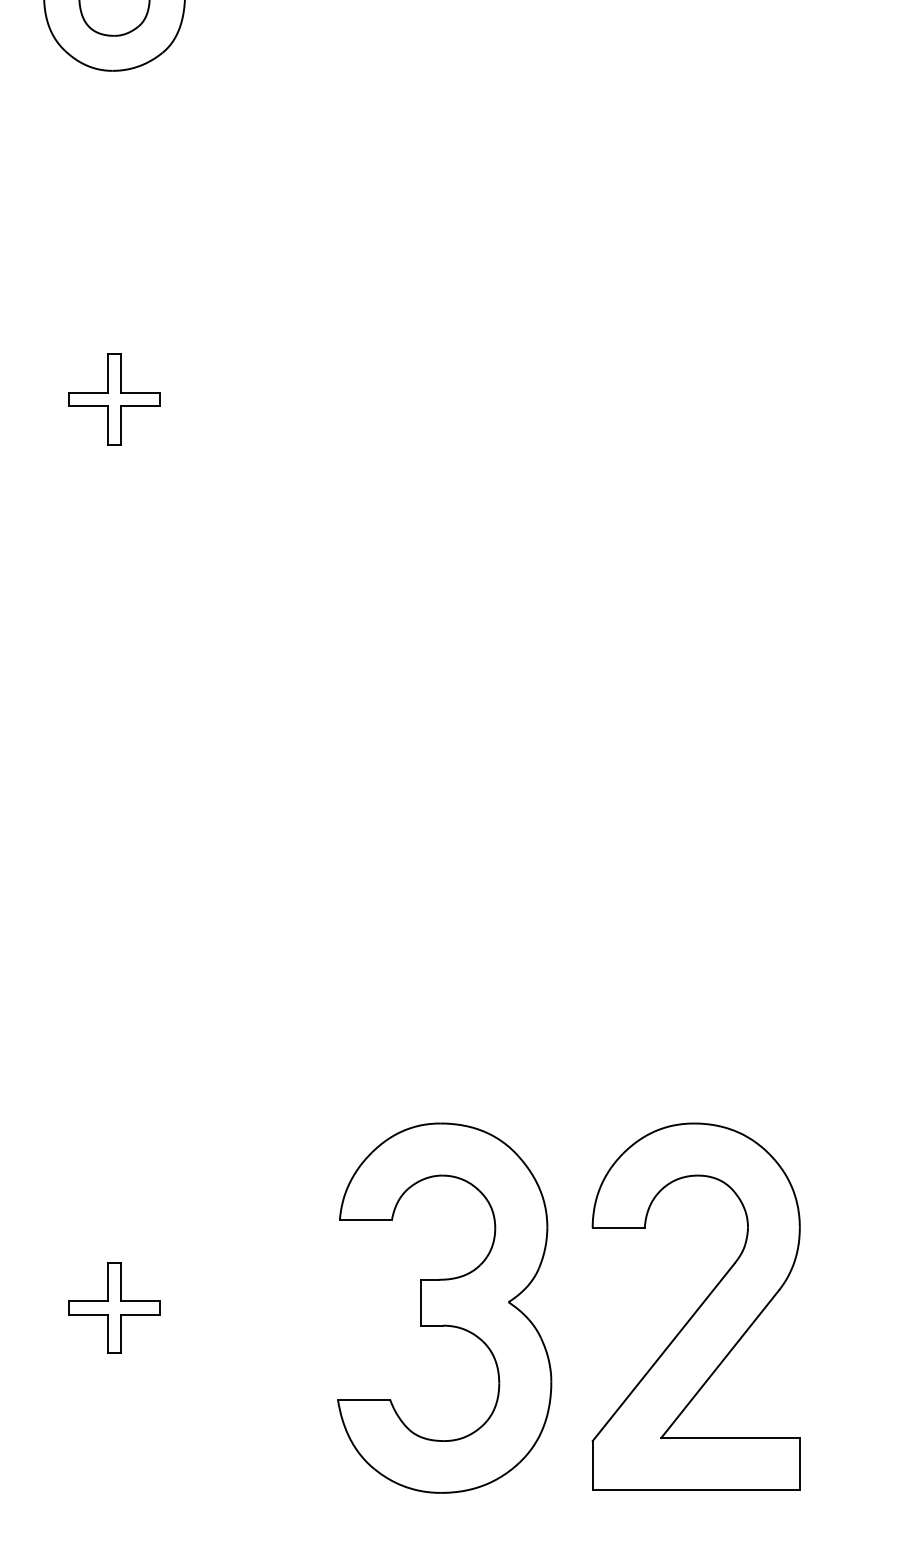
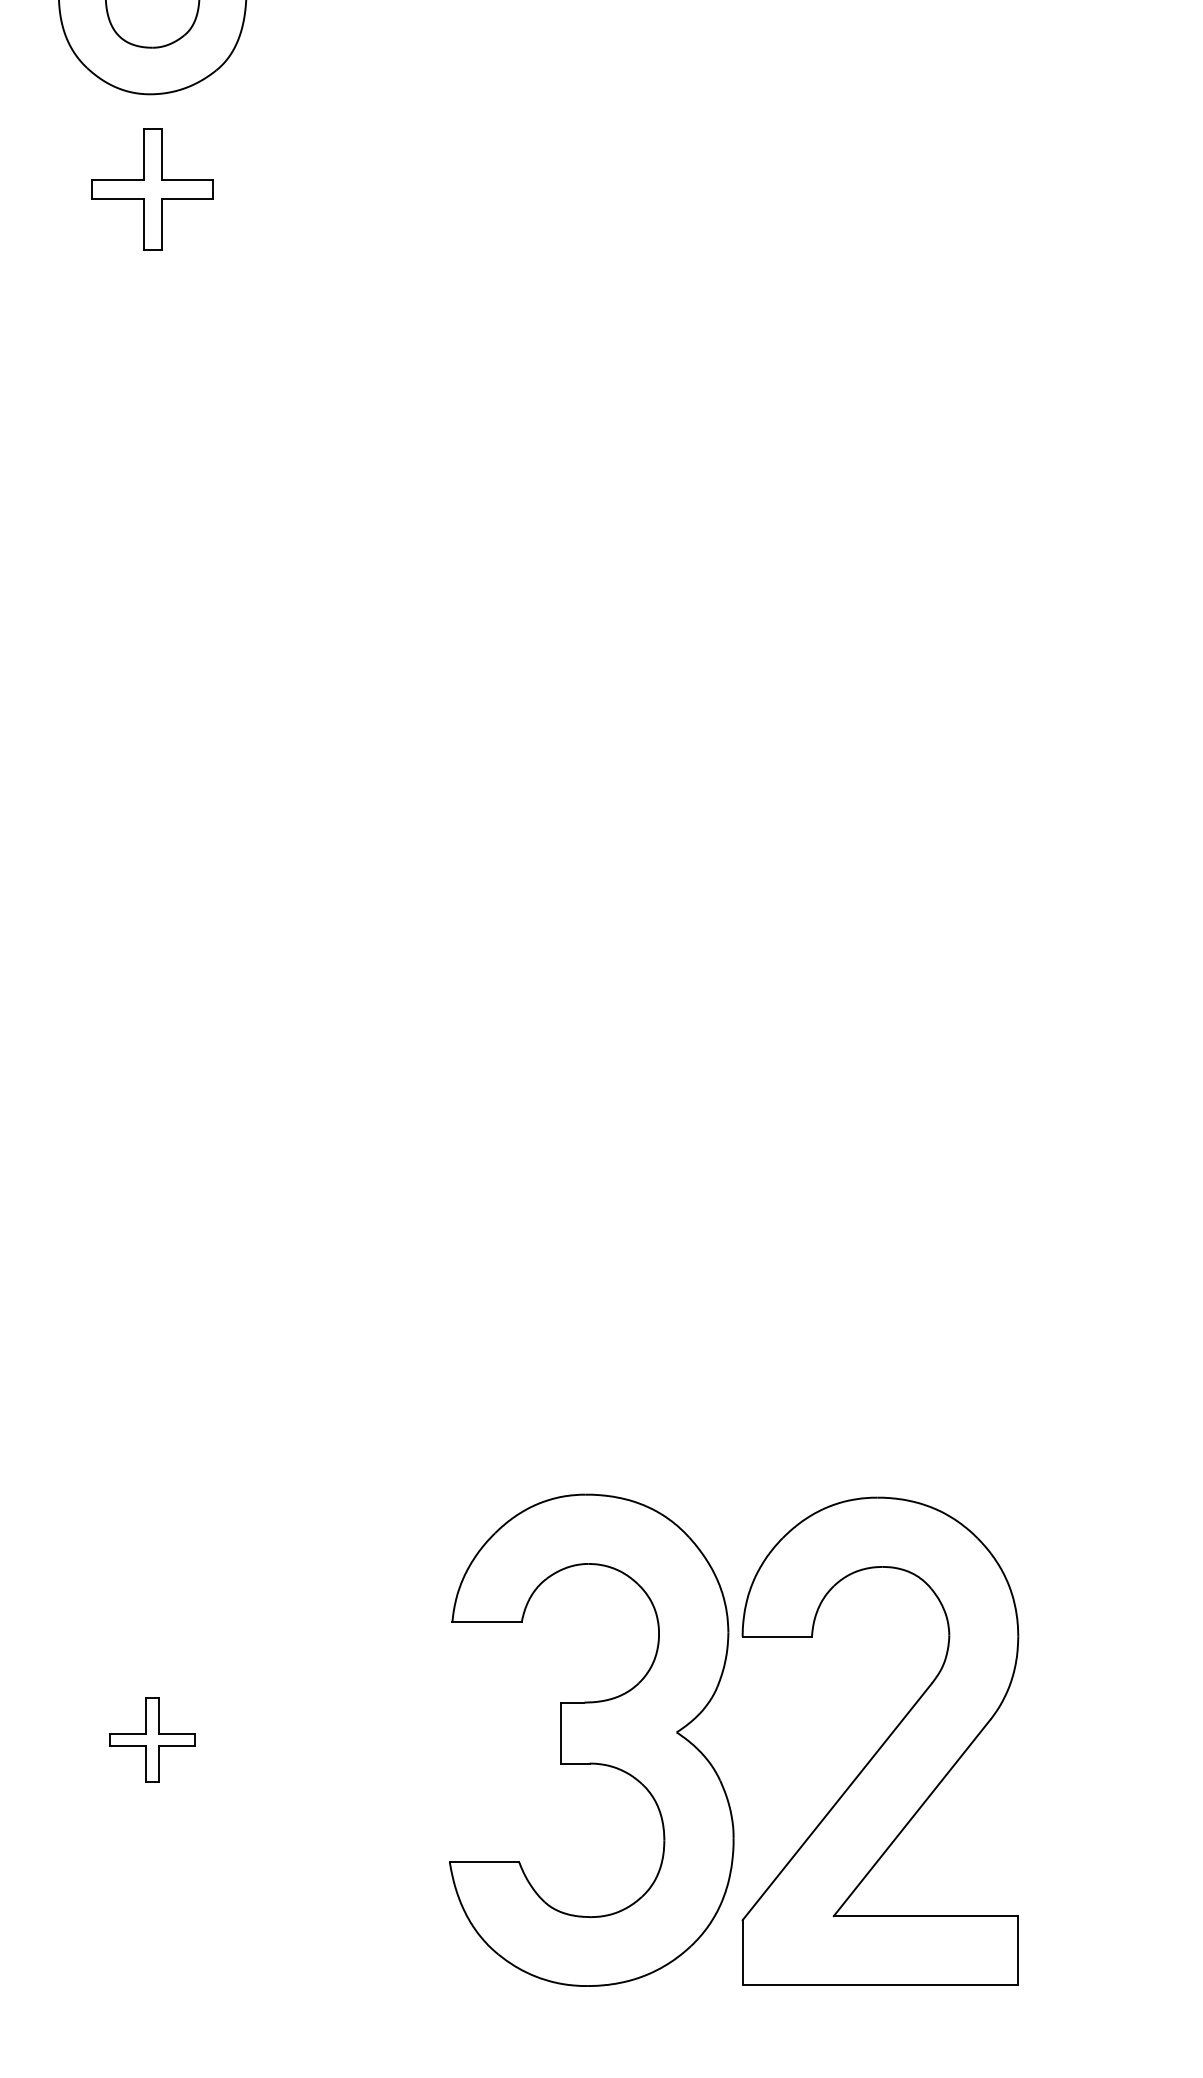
part: (114, 399) -> (152, 189), moved
part: (696, 1306) -> (880, 1740), moved
part: (114, 1307) -> (152, 1739), size x0.7

